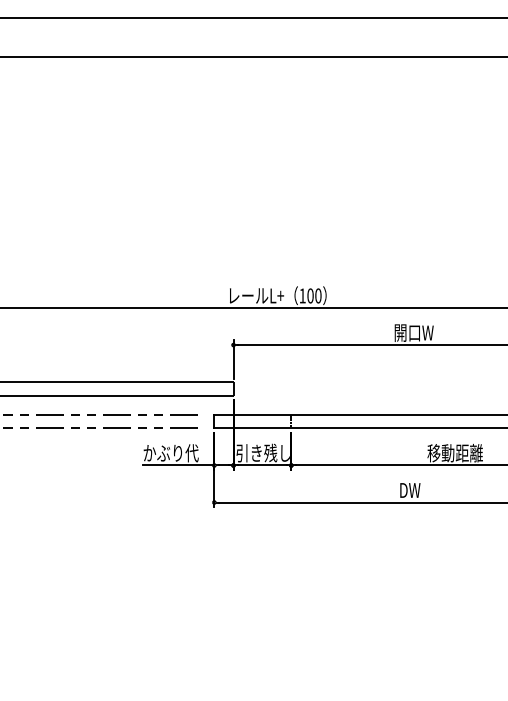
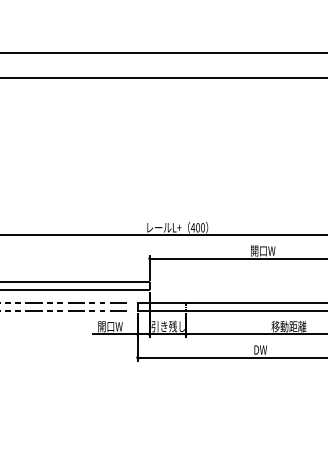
text: (301, 295) -> (192, 227), 100 -> 400
text: (171, 453) -> (110, 326), かぶり代 -> 開口W

